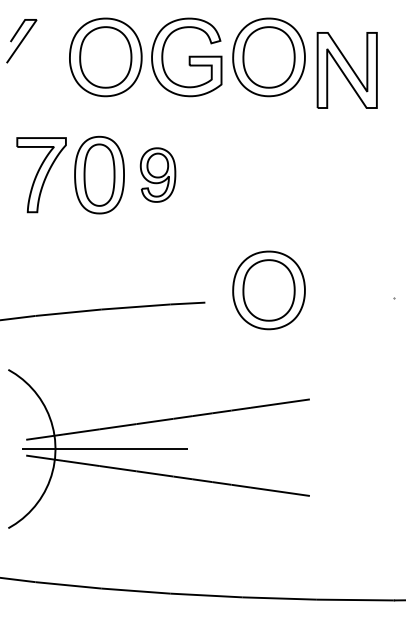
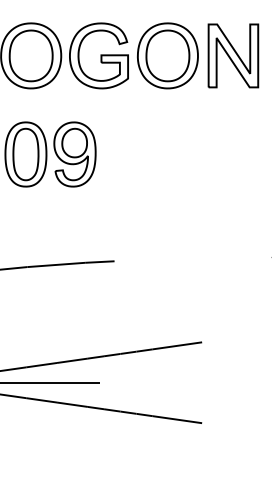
part: (346, 70) -> (232, 55), moved
part: (157, 174) -> (74, 153), size x1.43
part: (268, 290) -> (167, 251), removed

